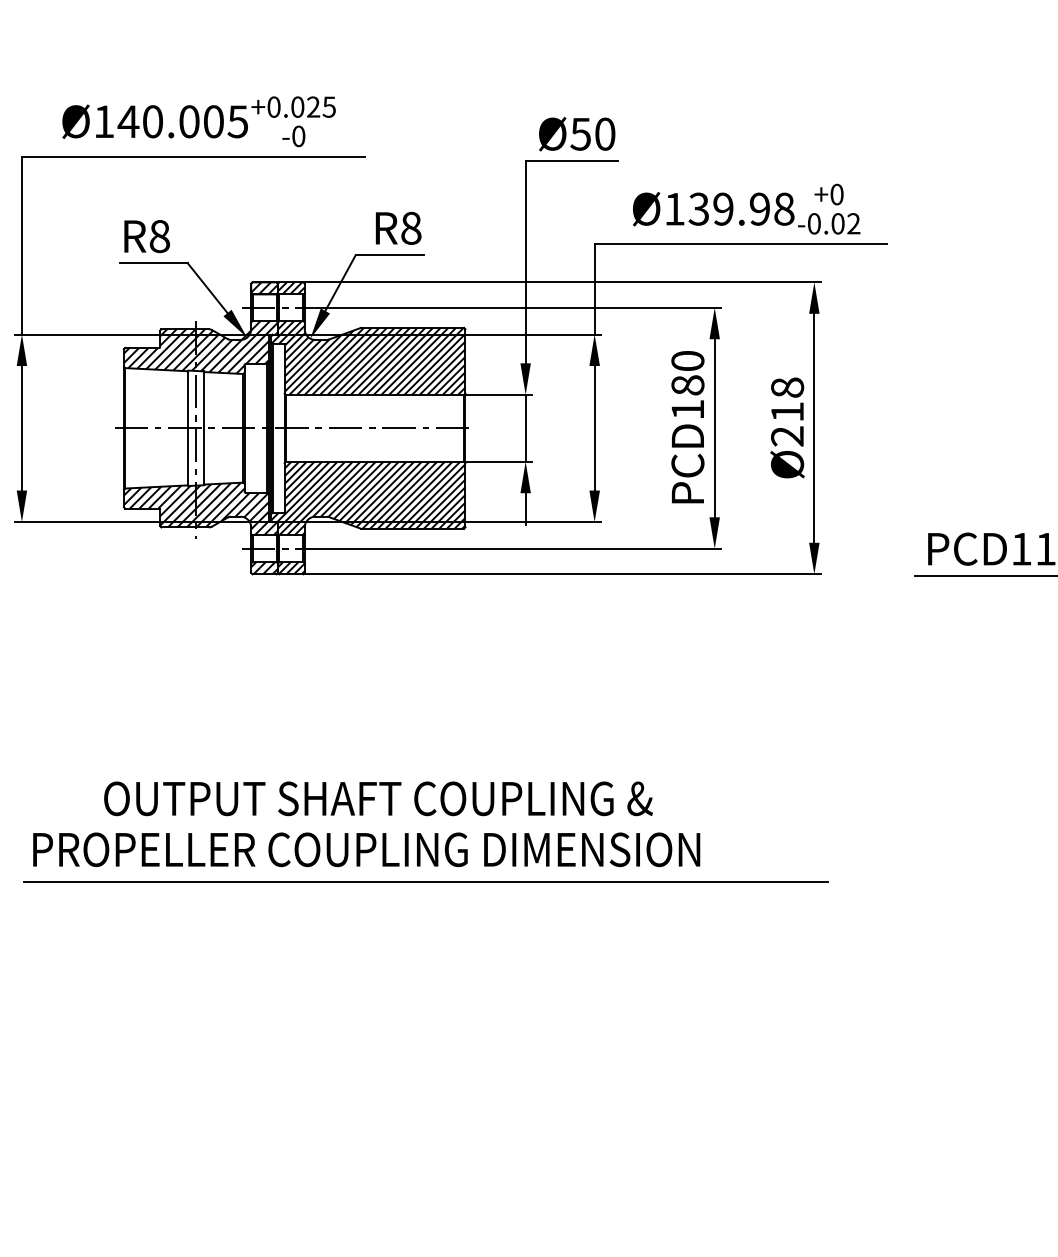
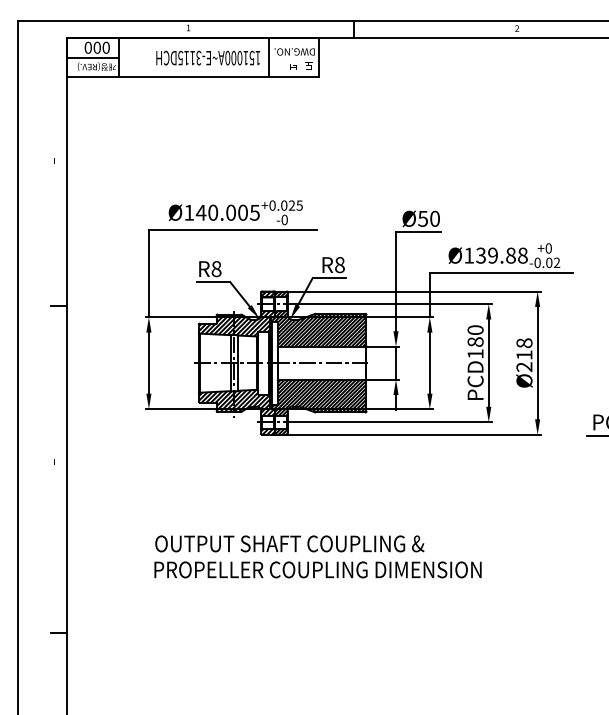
text: (759, 208) -> (510, 255), Ø139.98 -> Ø139.88
text: (377, 797) -> (289, 543), moved
line: (424, 881) -> (346, 585), removed

